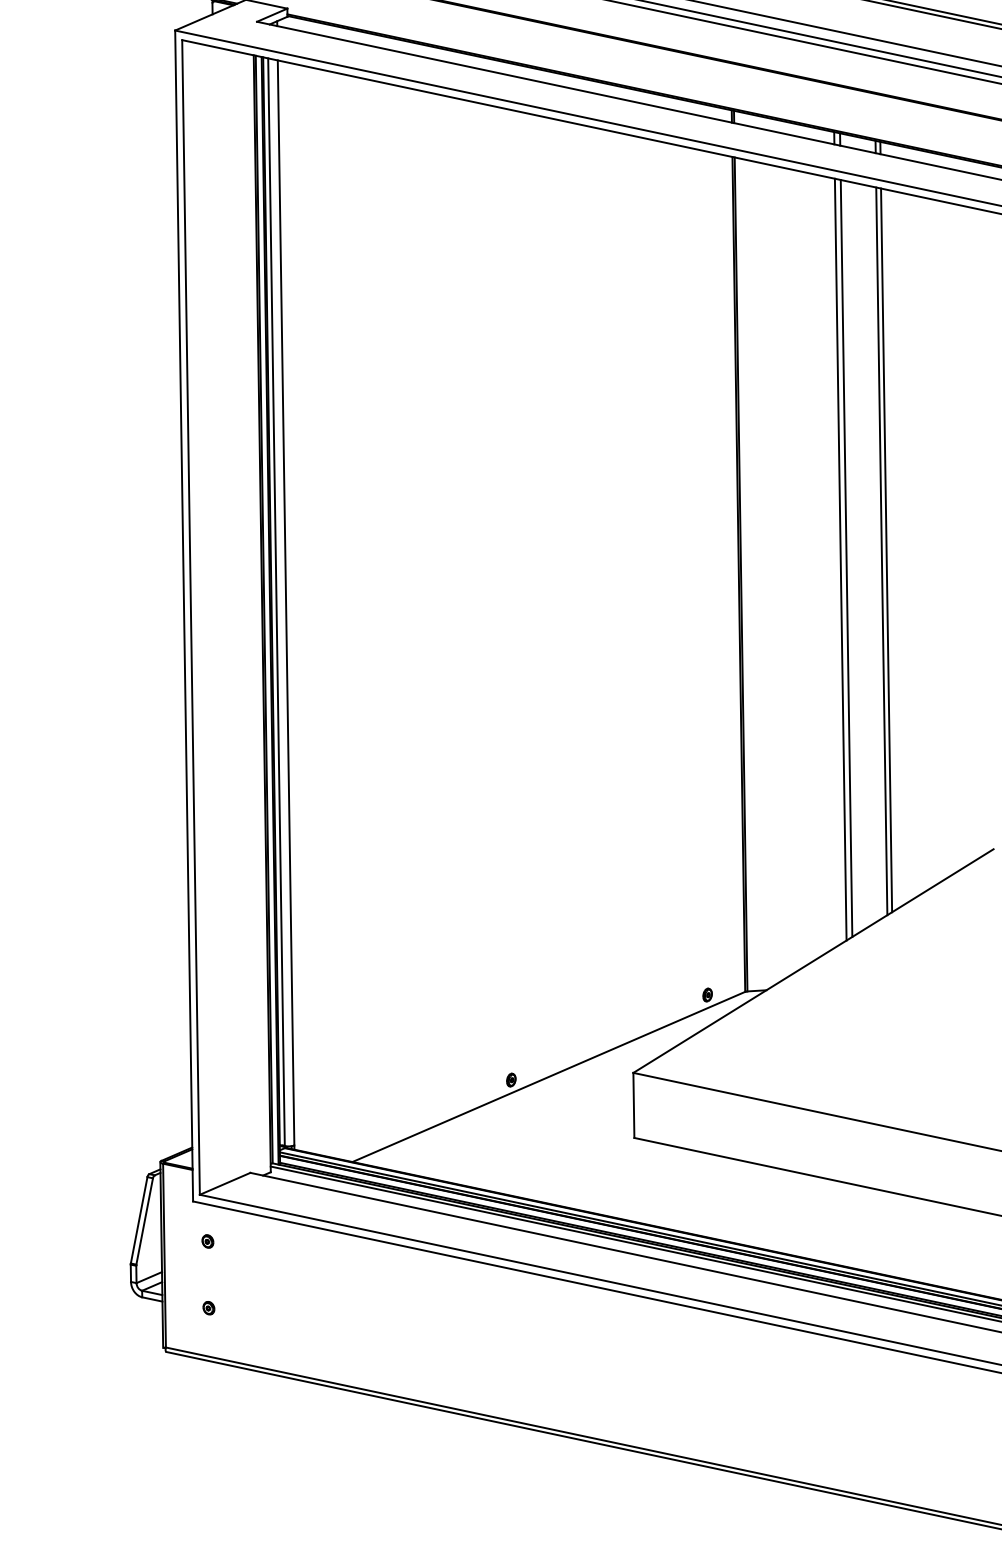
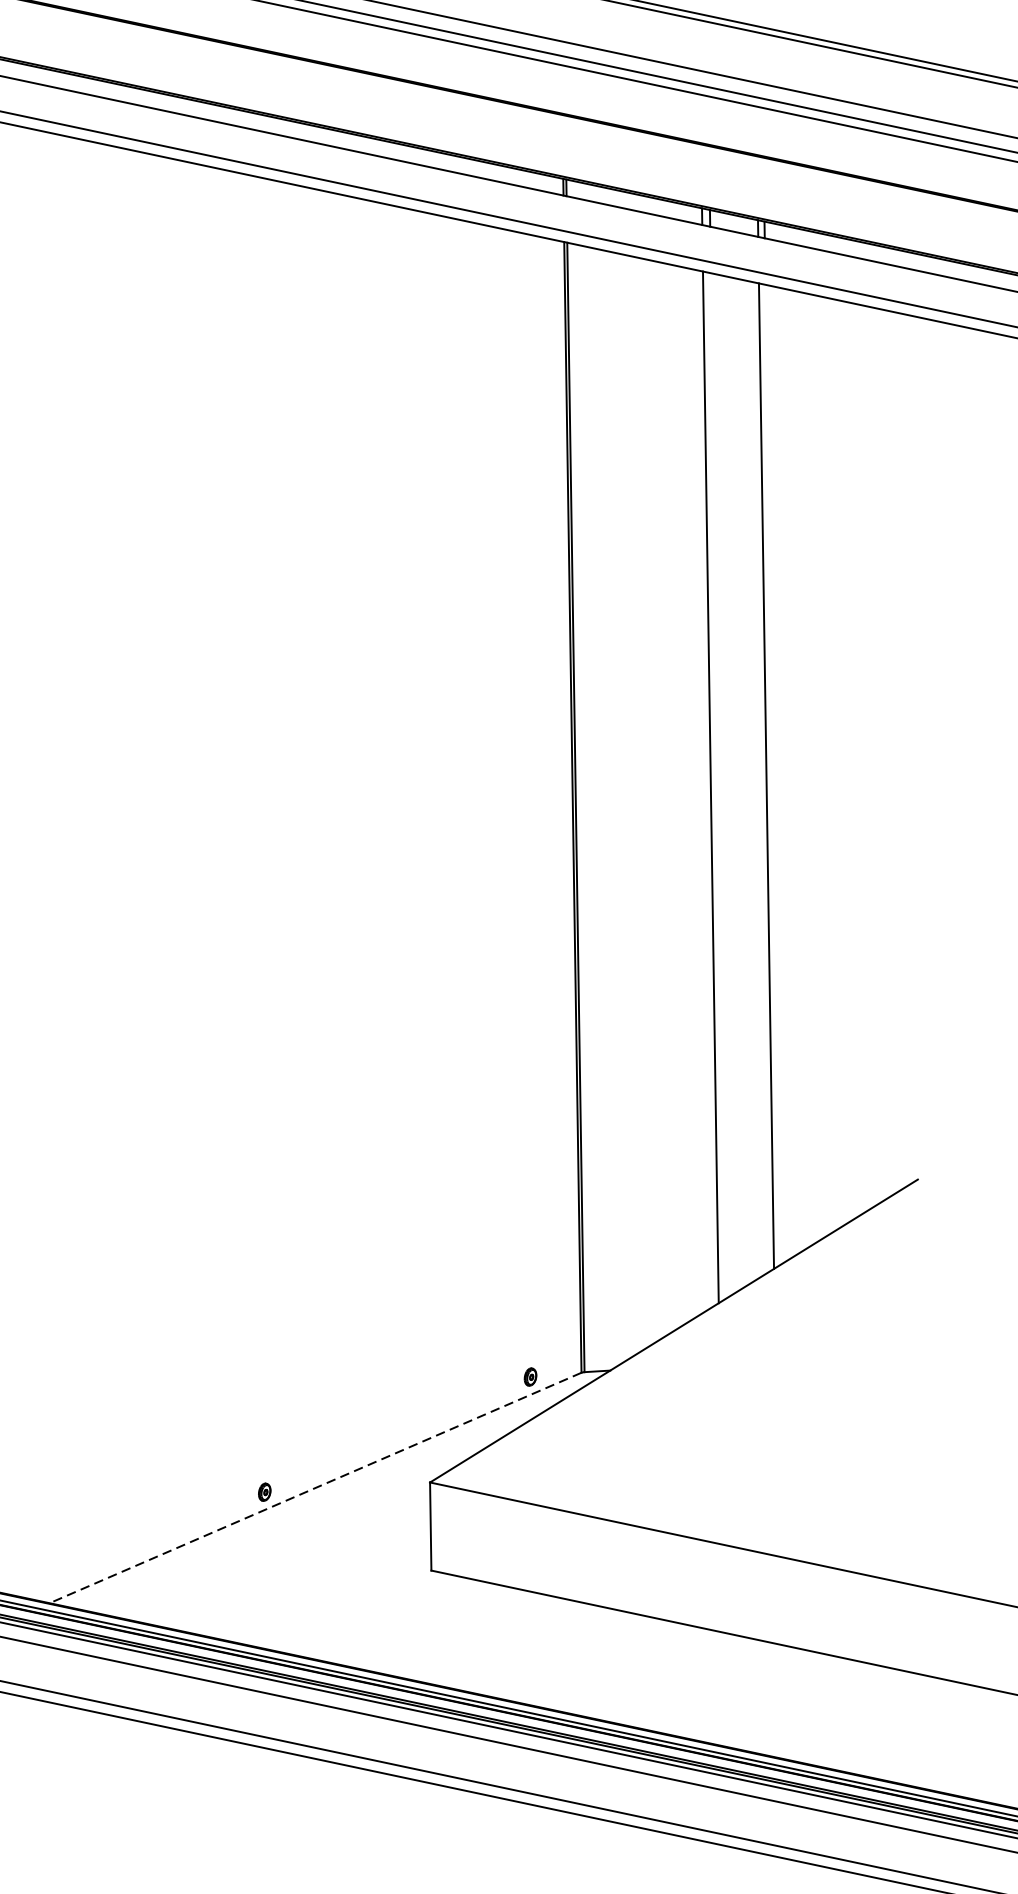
line: (886, 550) -> (772, 775), removed
line: (846, 558) -> (718, 785), removed
line: (548, 1077) -> (315, 1488), solid -> dashed

